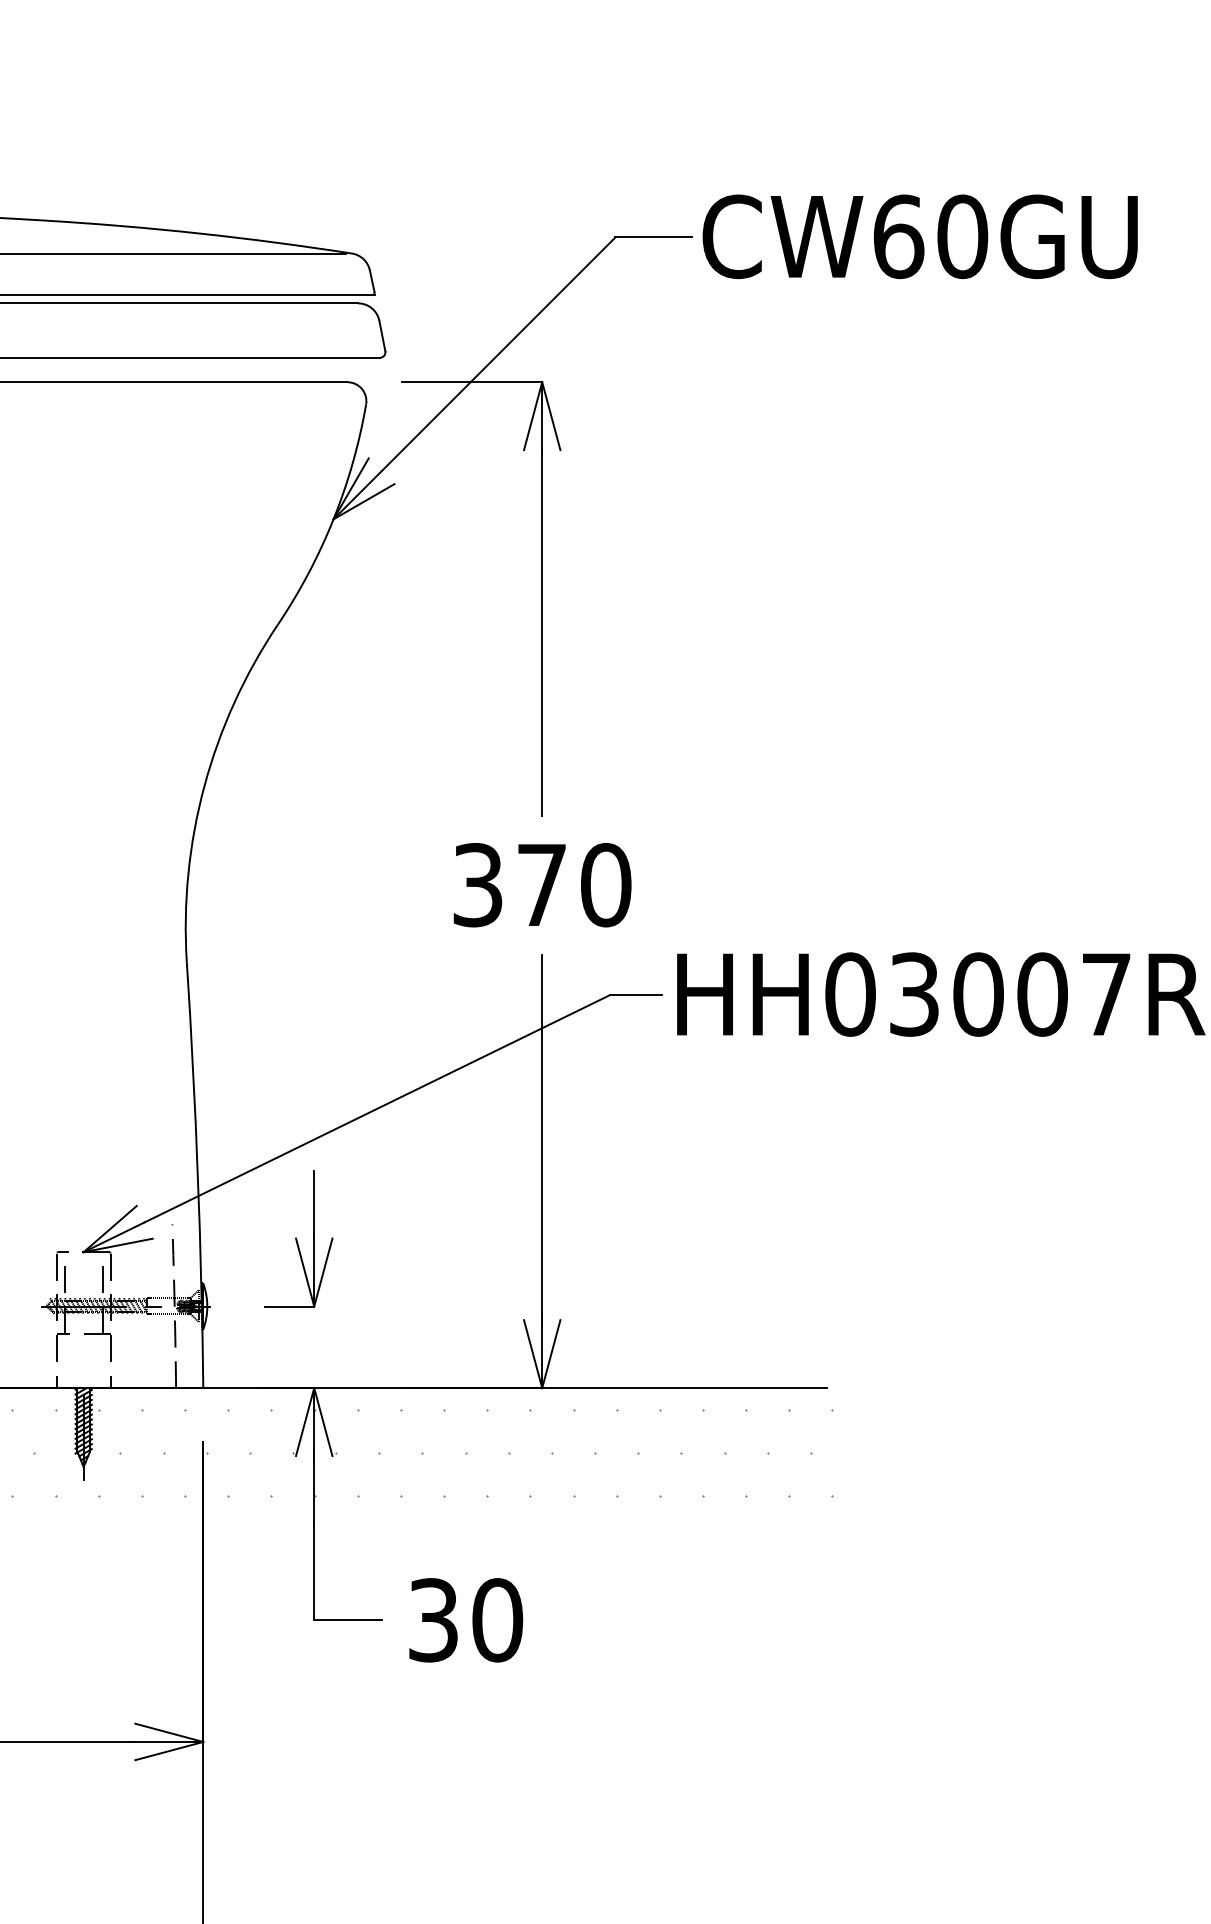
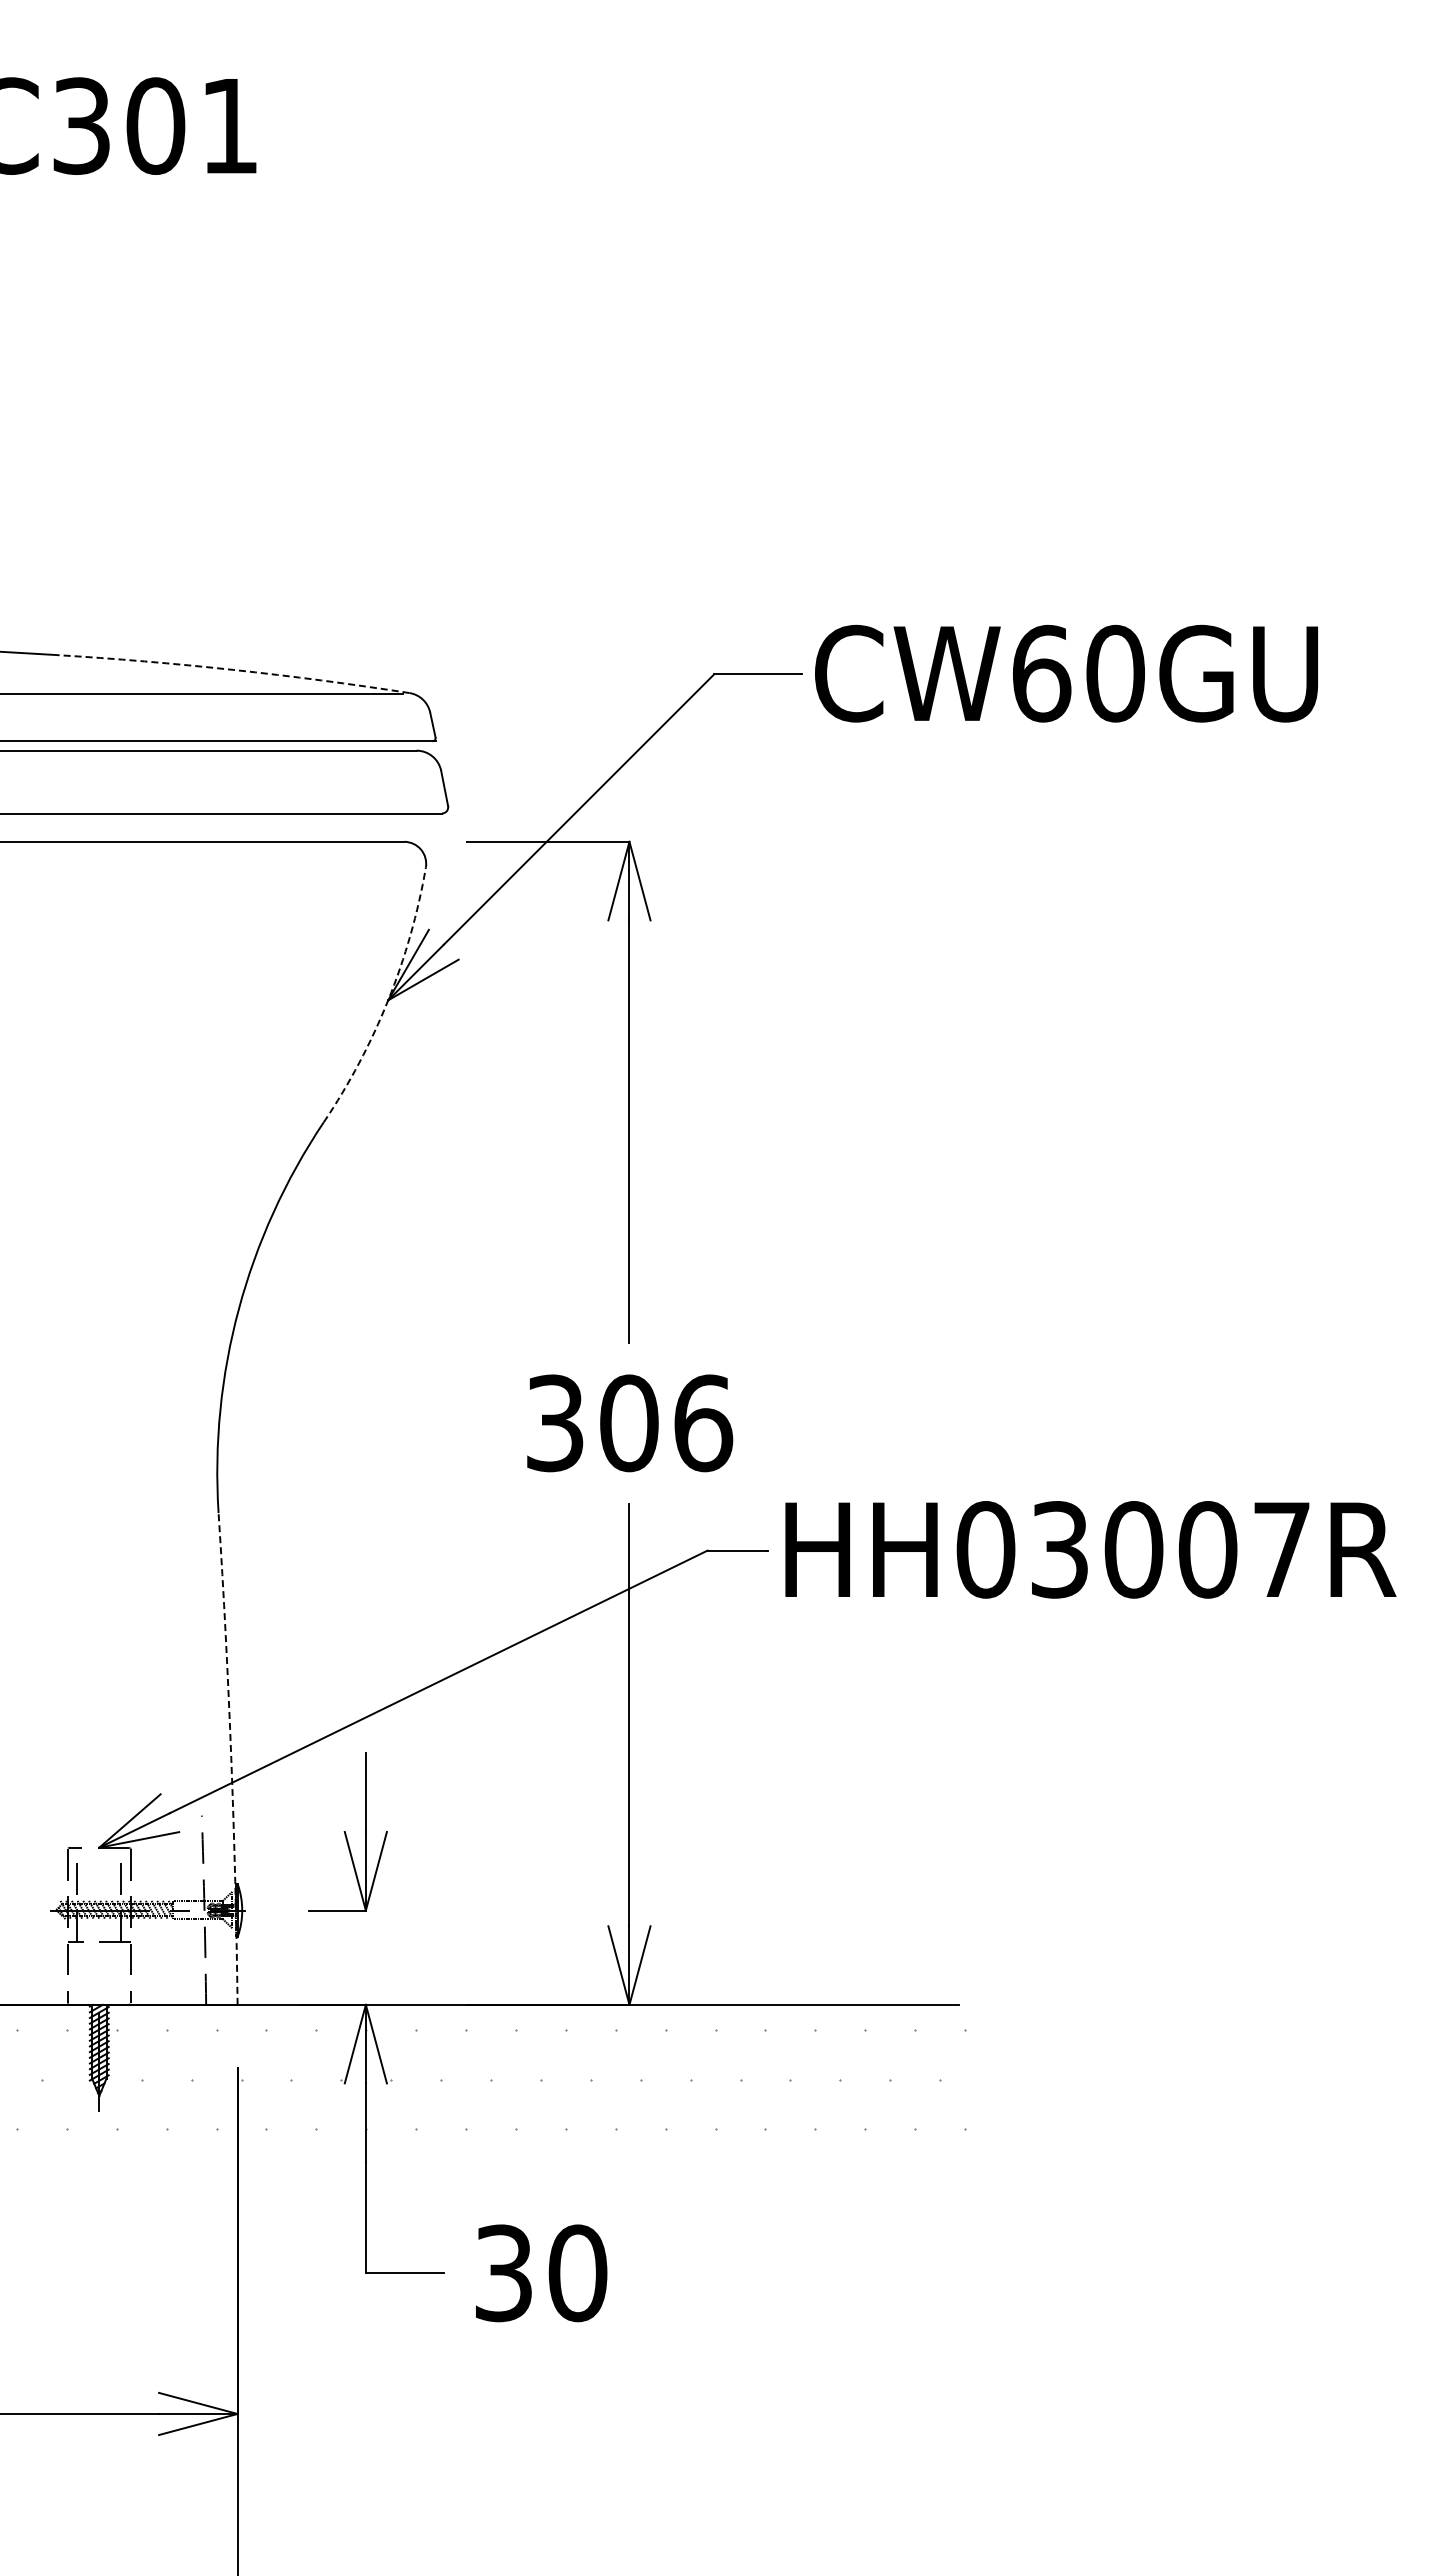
arc: (199, 233) -> (233, 669), solid -> dashed
arc: (333, 519) -> (388, 1000), solid -> dashed
text: (574, 885) -> (666, 1423), 370 -> 306
arc: (198, 1175) -> (231, 1758), solid -> dashed

